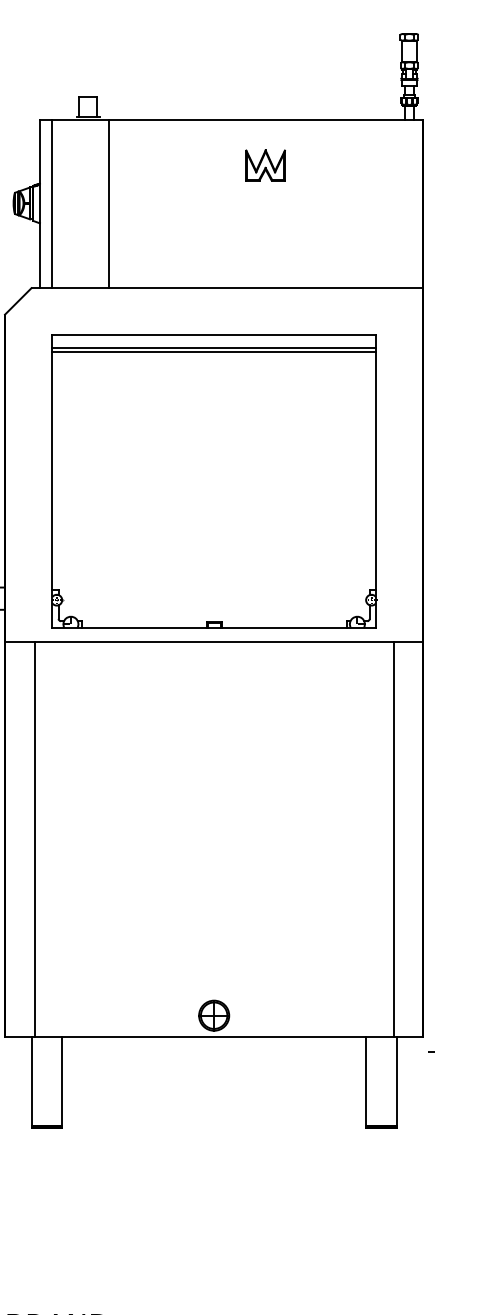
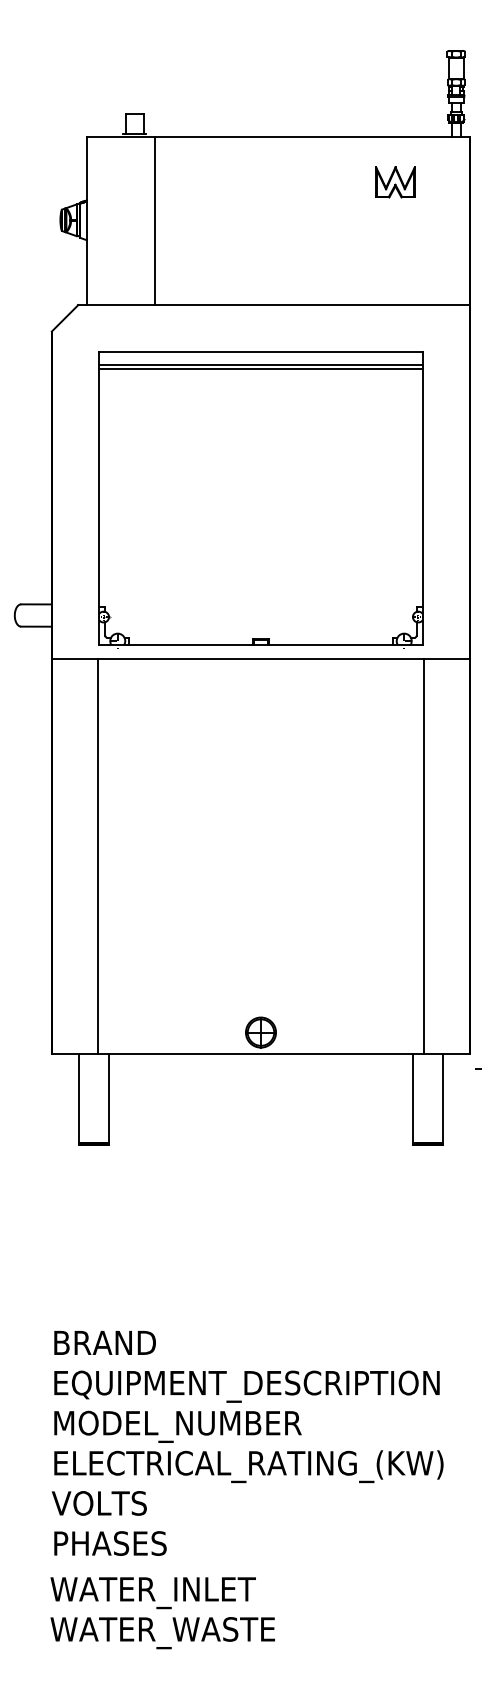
part: (265, 165) -> (395, 182), moved
line: (51, 203) -> (98, 220), removed
line: (34, 838) -> (98, 855), moved
line: (393, 838) -> (423, 855), moved

